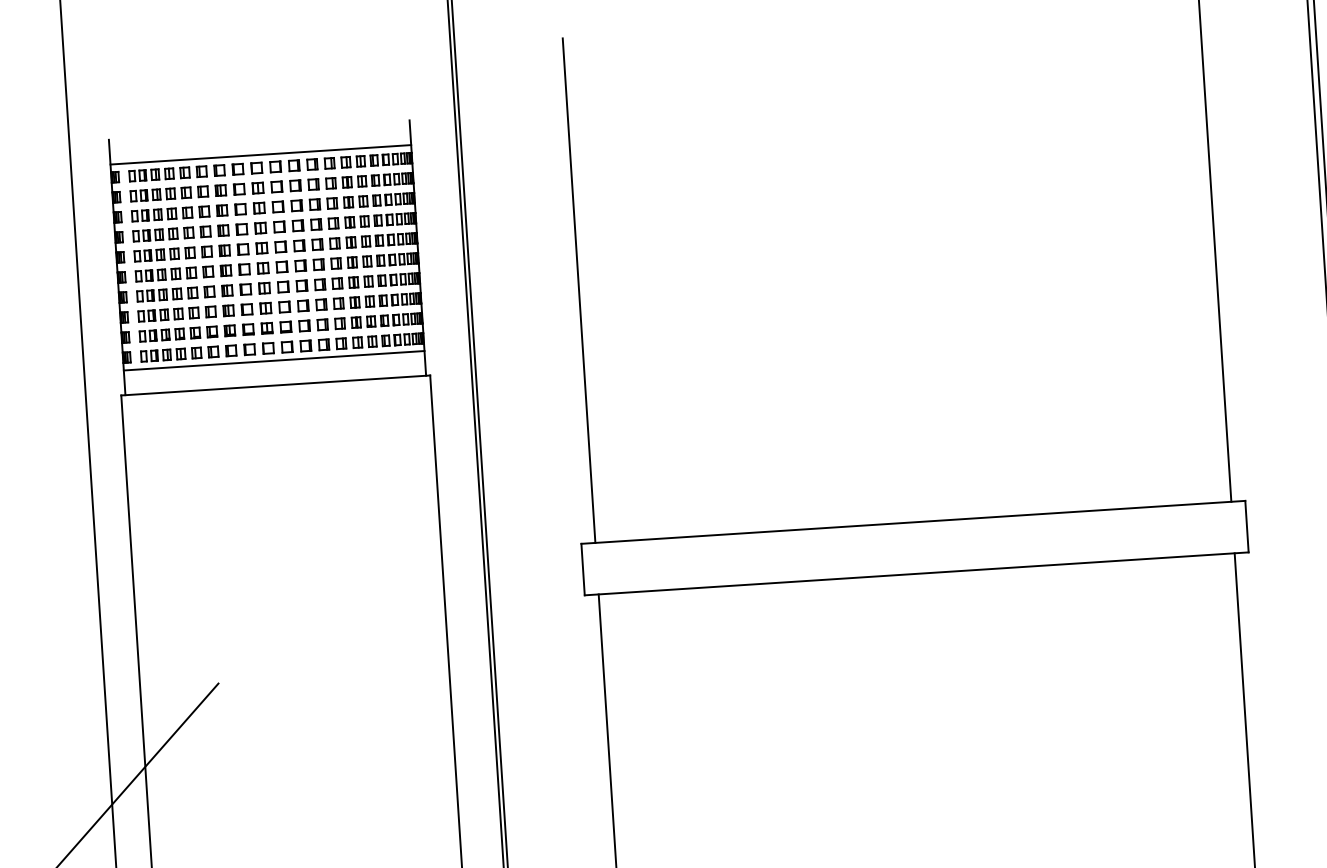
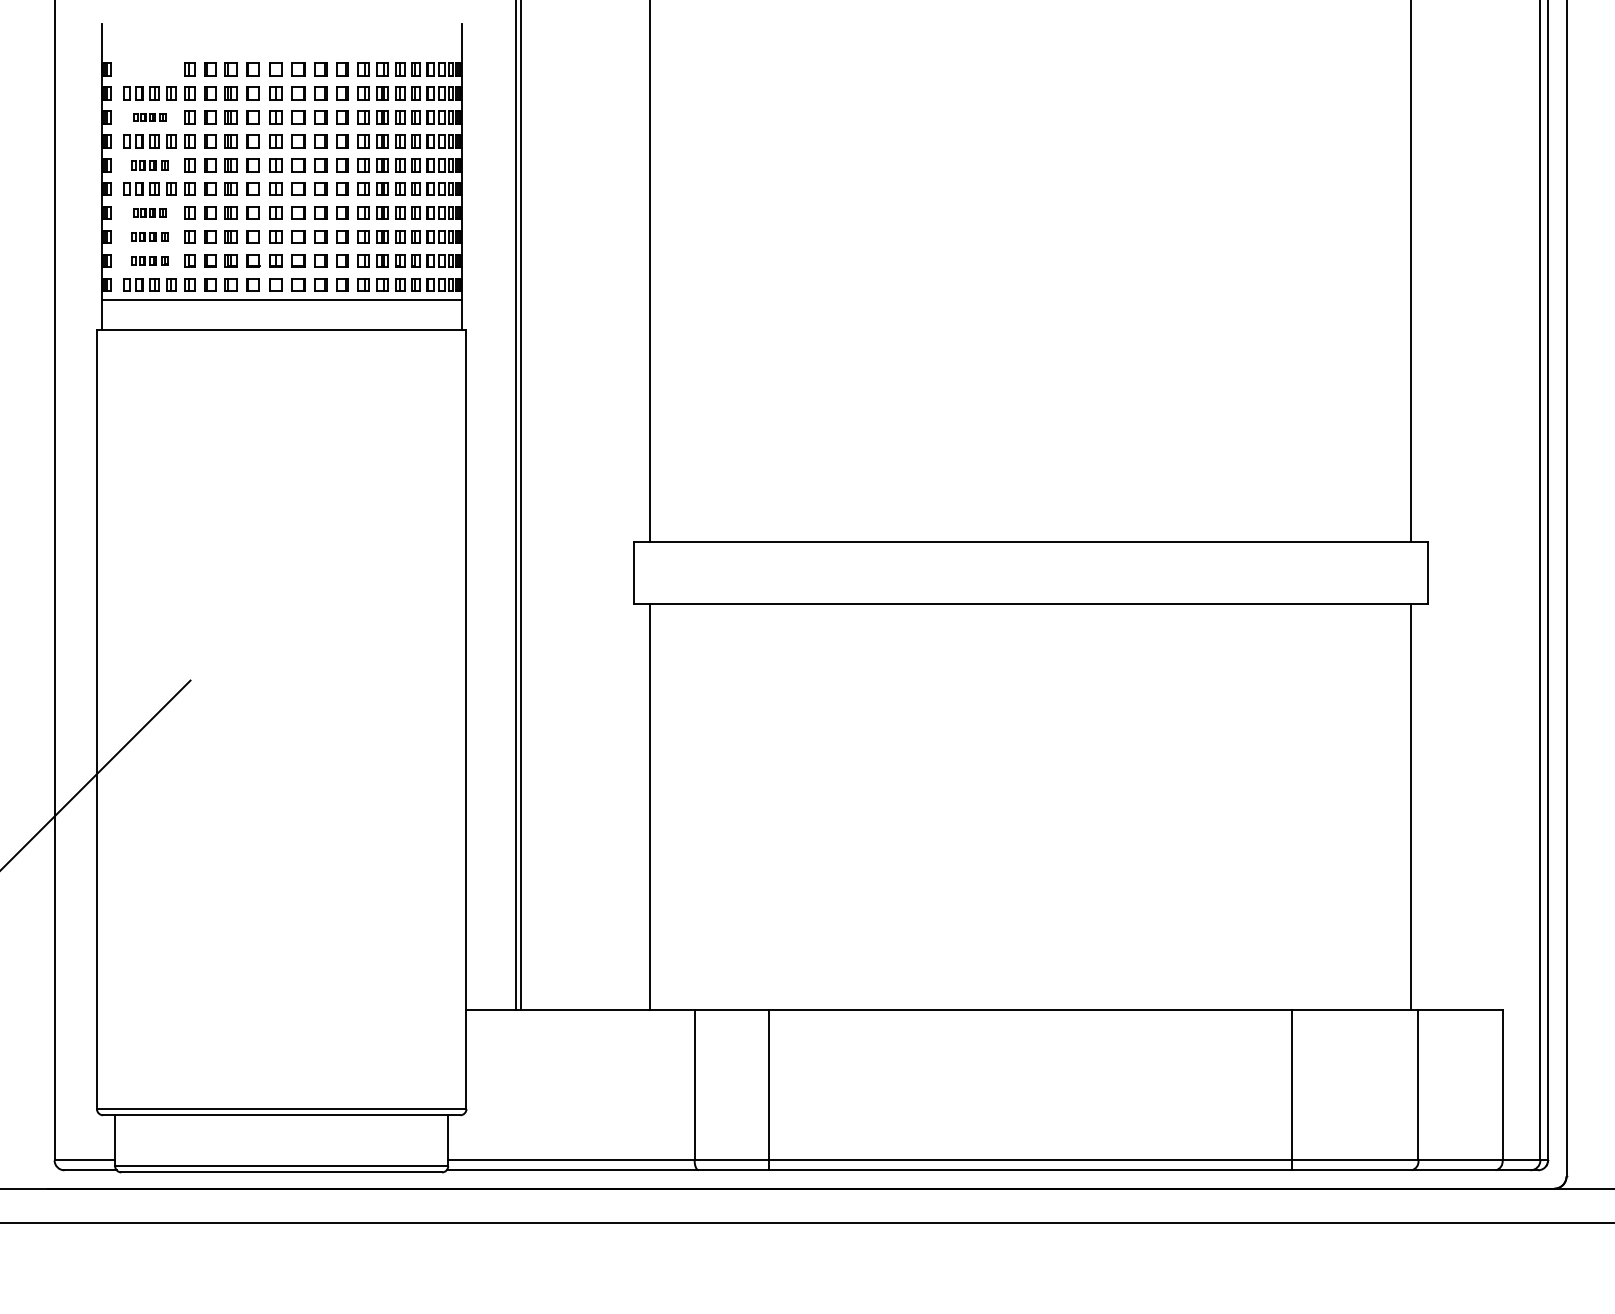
line: (260, 154) -> (281, 53), removed
part: (151, 174) -> (149, 69), removed
part: (153, 215) -> (149, 117), size x0.6
part: (156, 255) -> (149, 165), size x0.7
part: (158, 294) -> (149, 212), size x0.6
part: (160, 314) -> (149, 236), size x0.7
part: (161, 334) -> (149, 260), size x0.7

